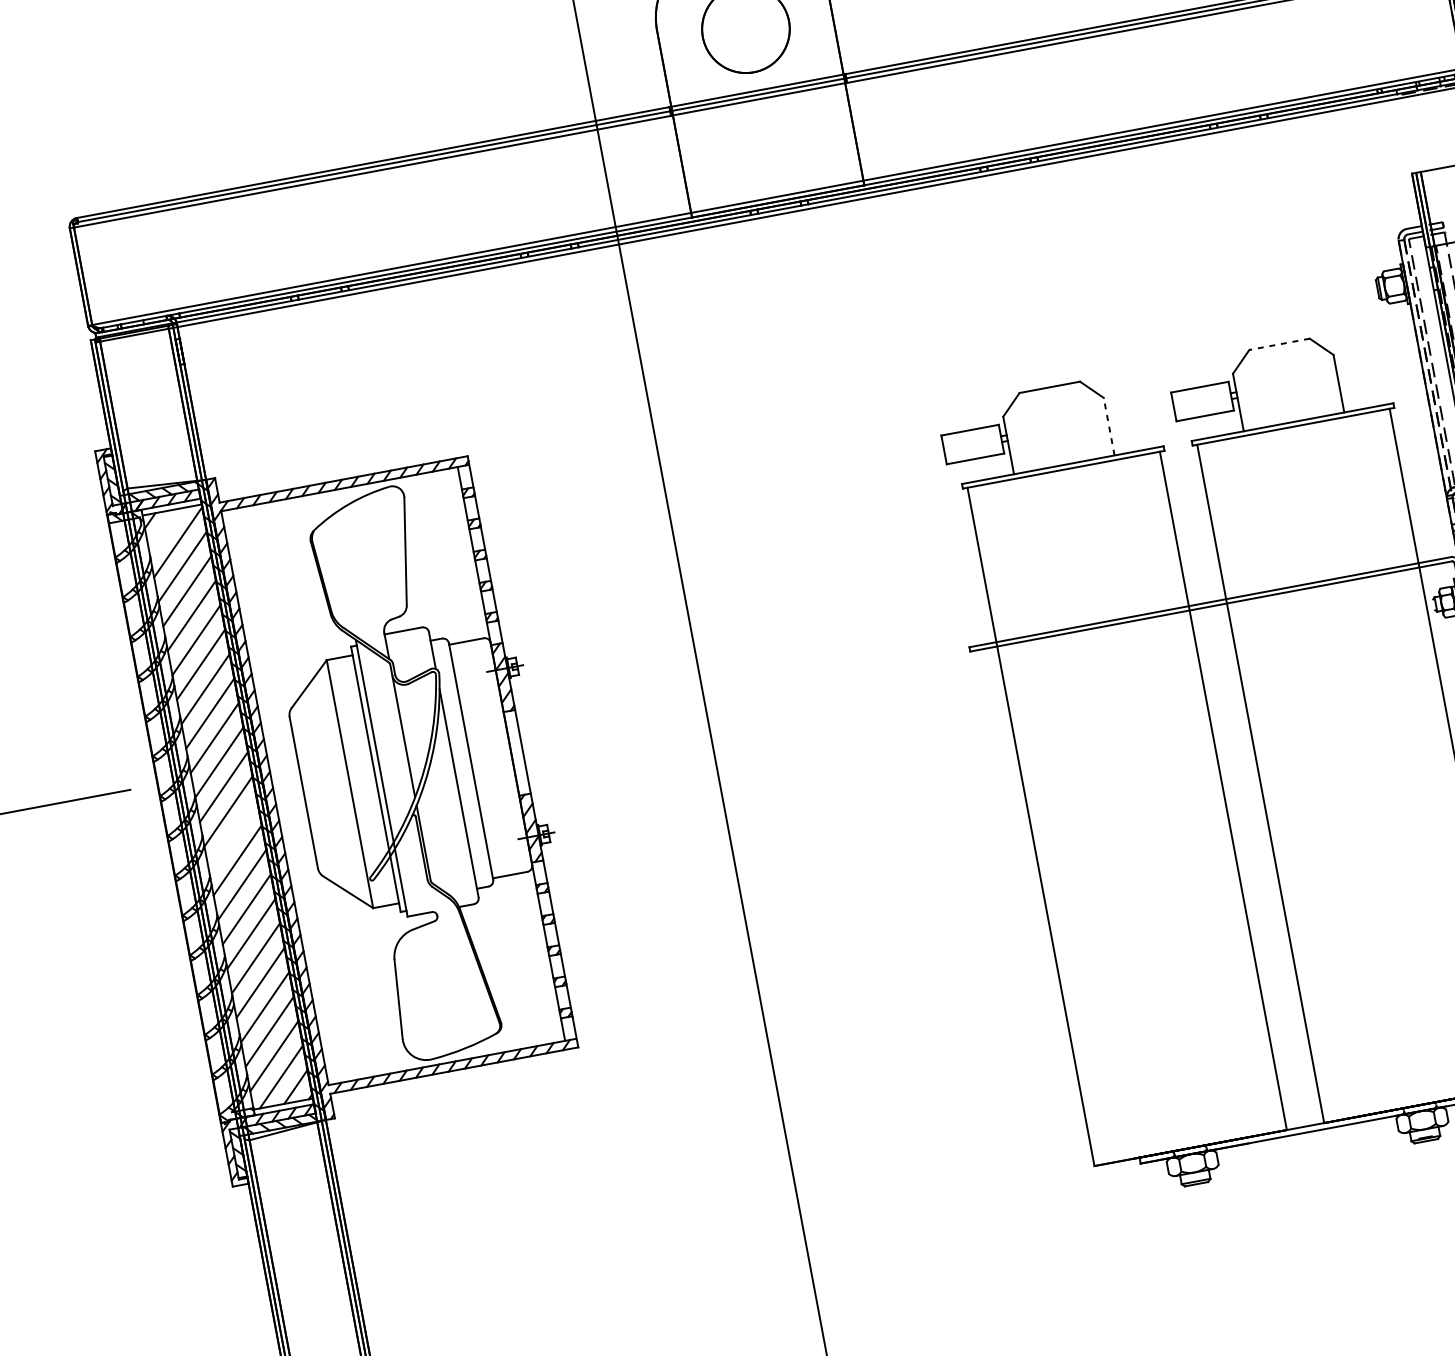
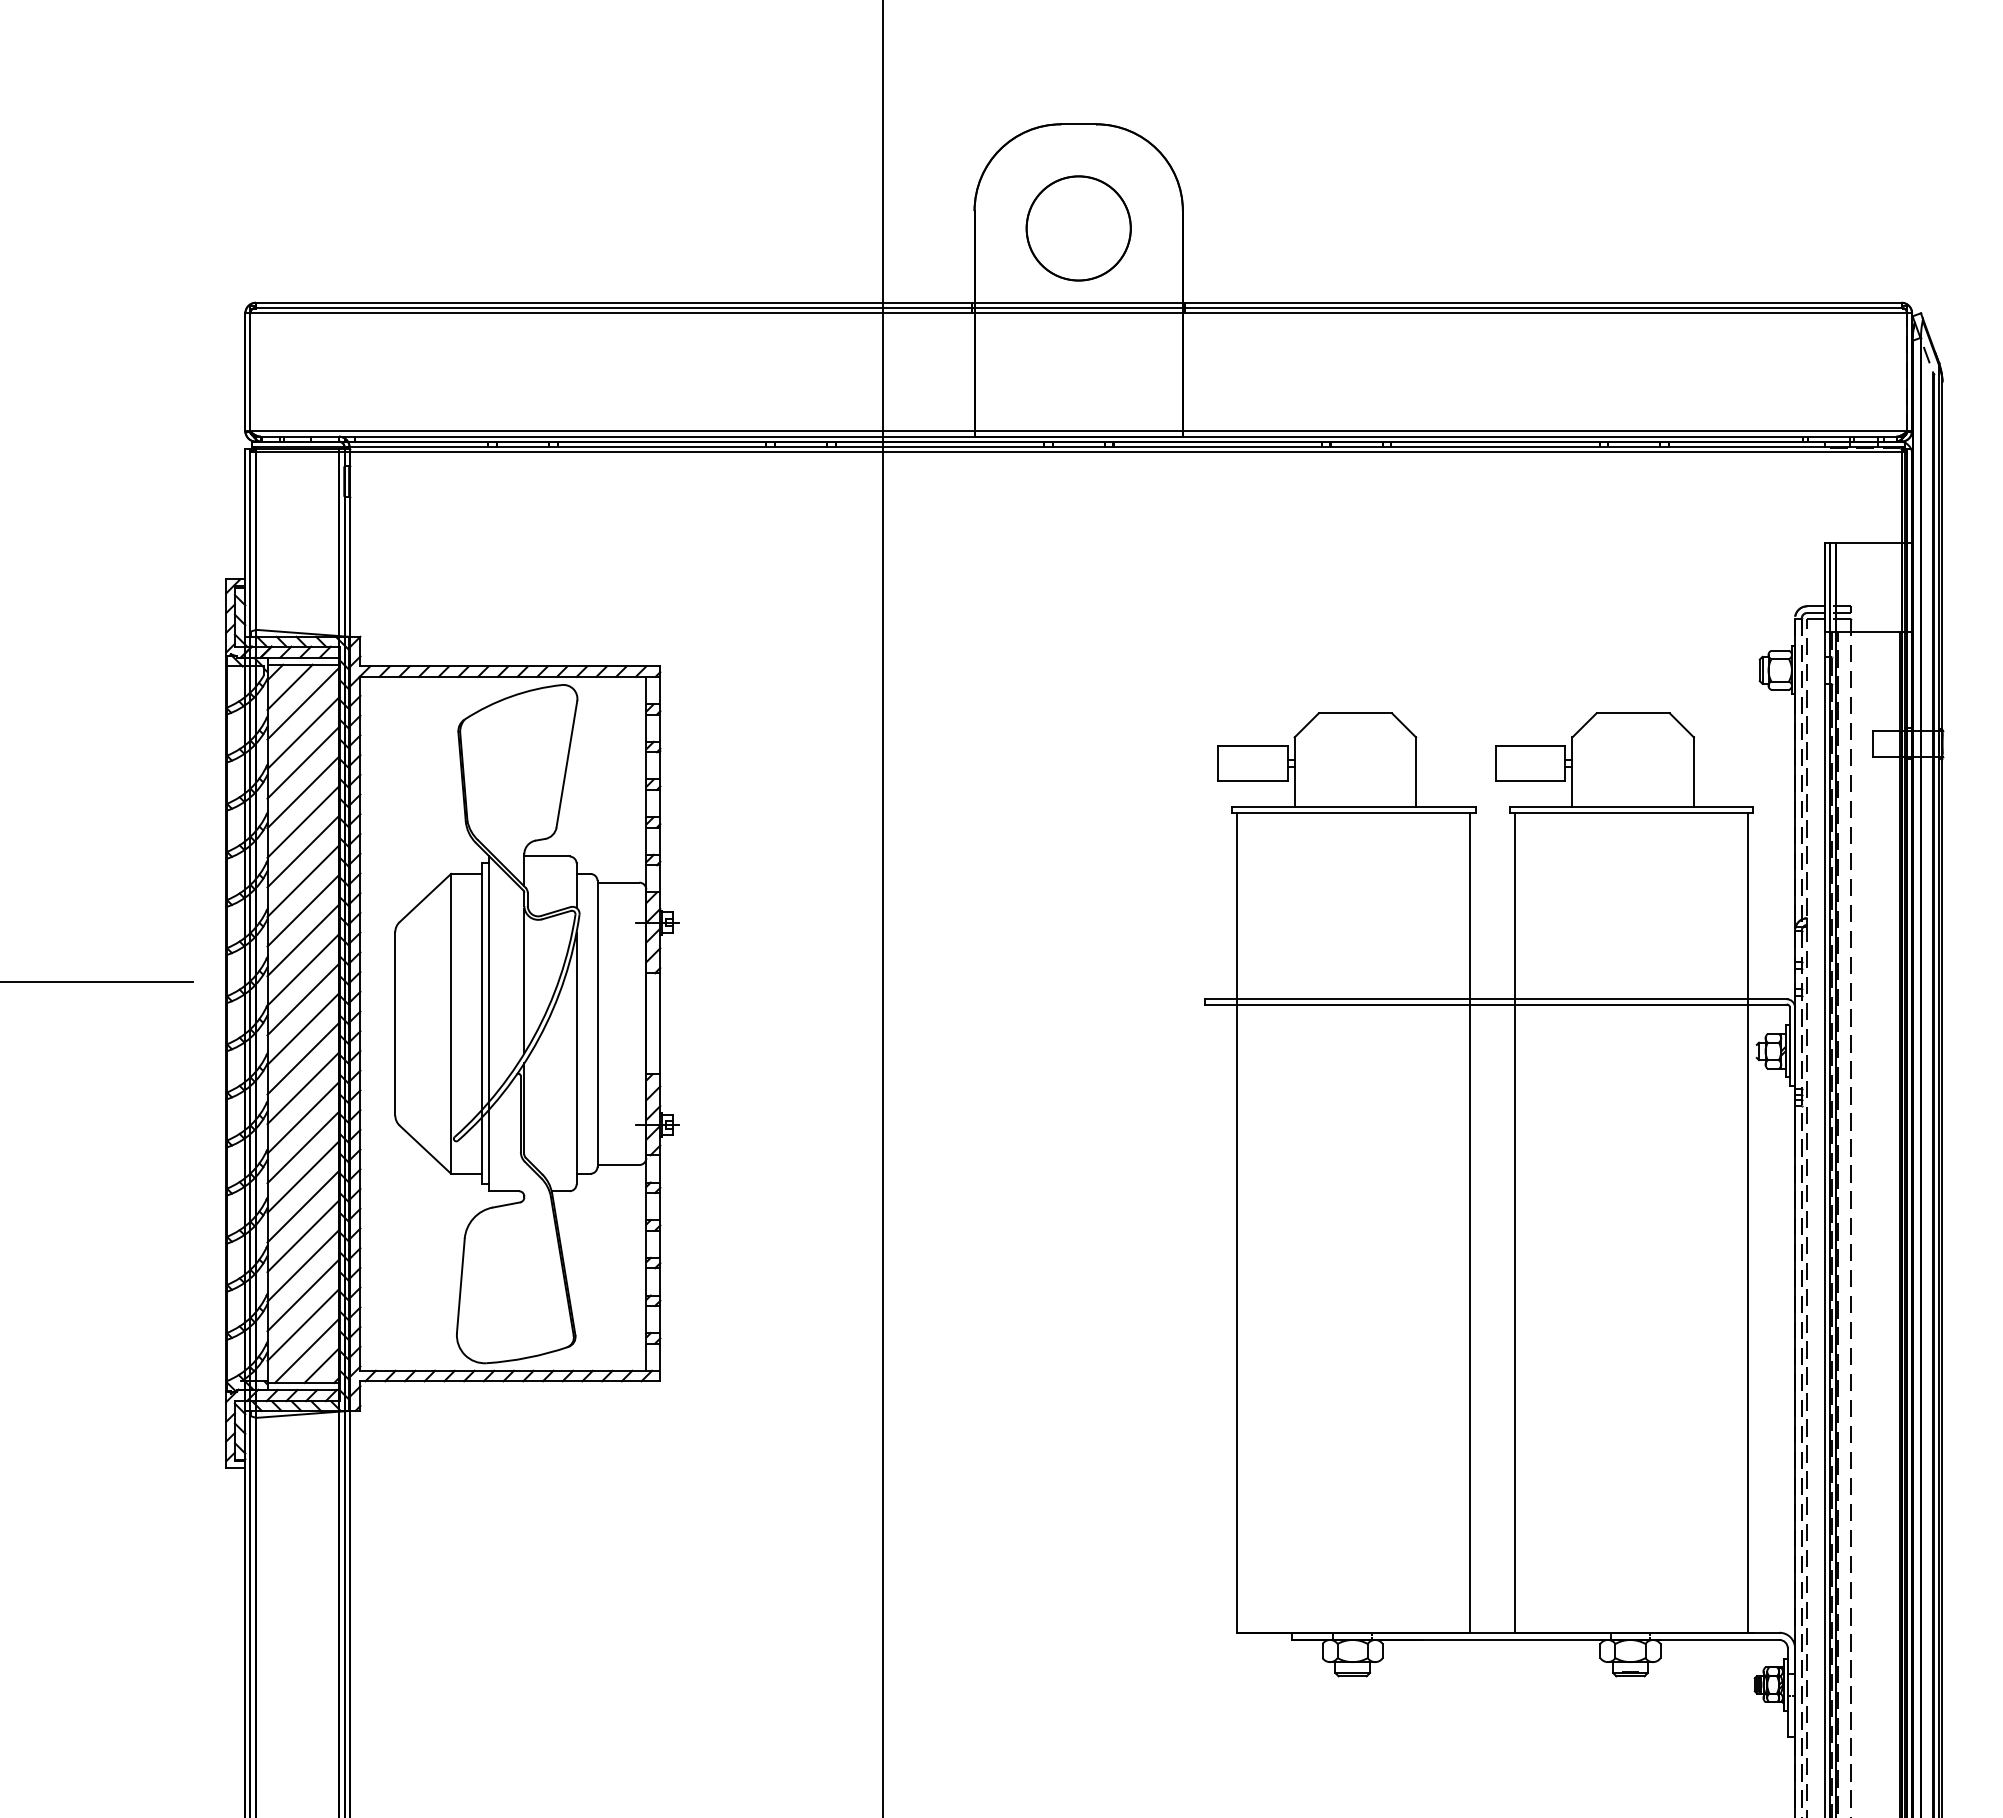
line: (1279, 344) -> (1633, 713), dashed -> solid
line: (1109, 426) -> (1416, 772), dashed -> solid
line: (164, 530) -> (289, 686), added
line: (233, 835) -> (303, 1058), added

